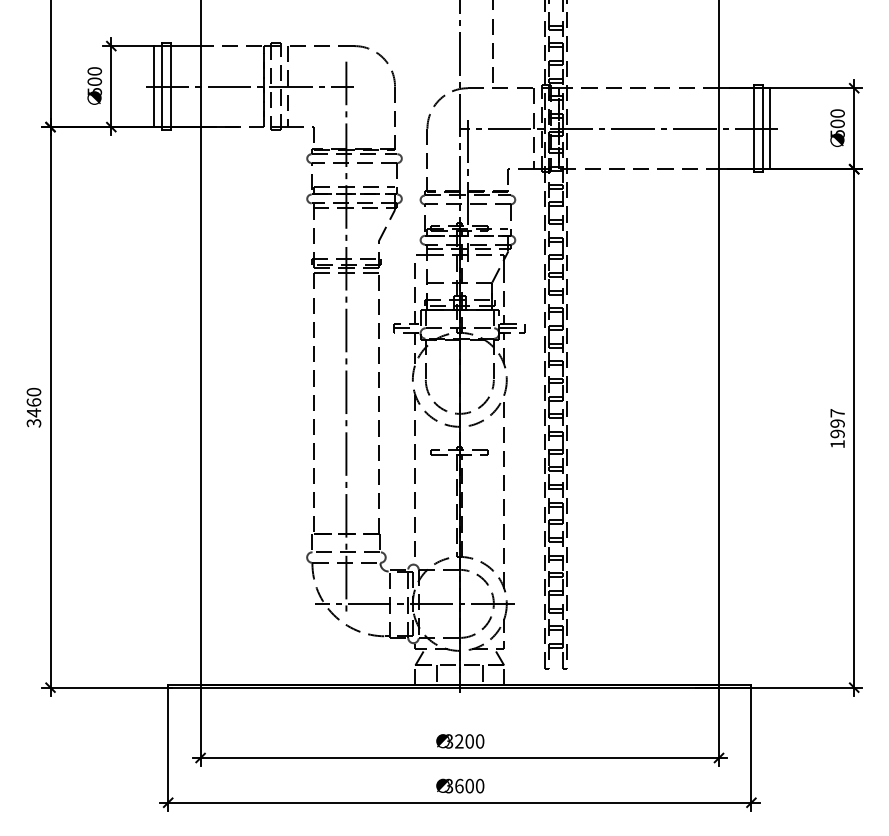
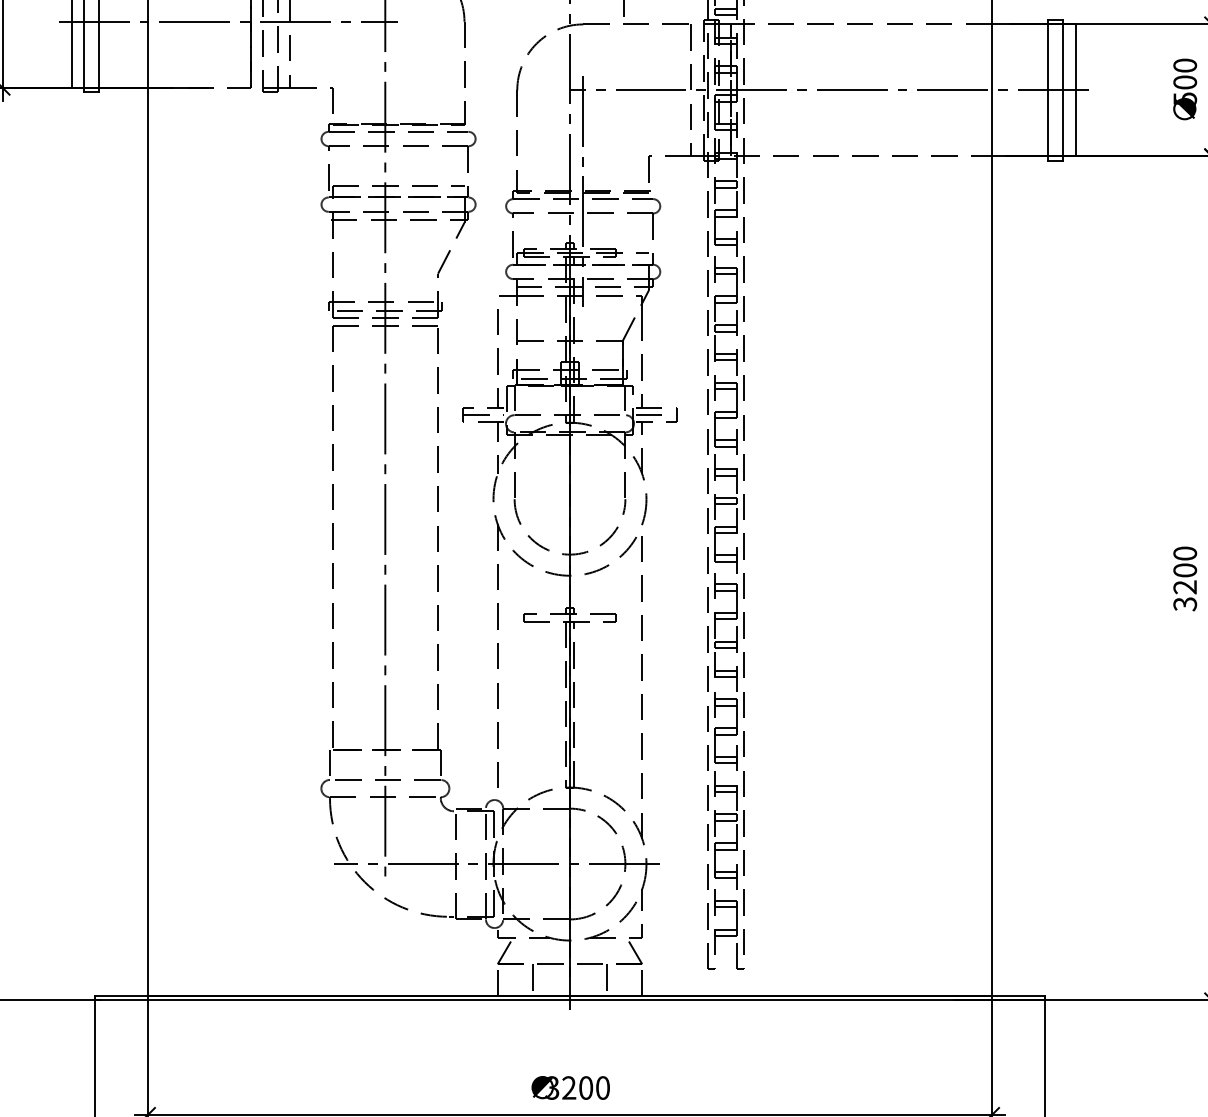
text: (837, 428) -> (1184, 578), 1997 -> 3200

